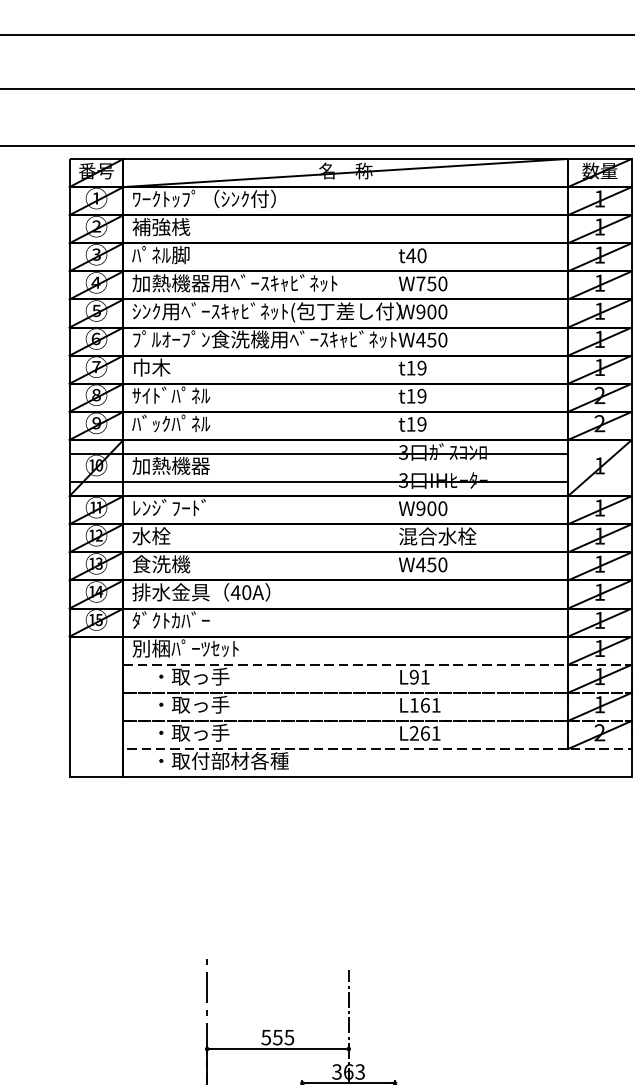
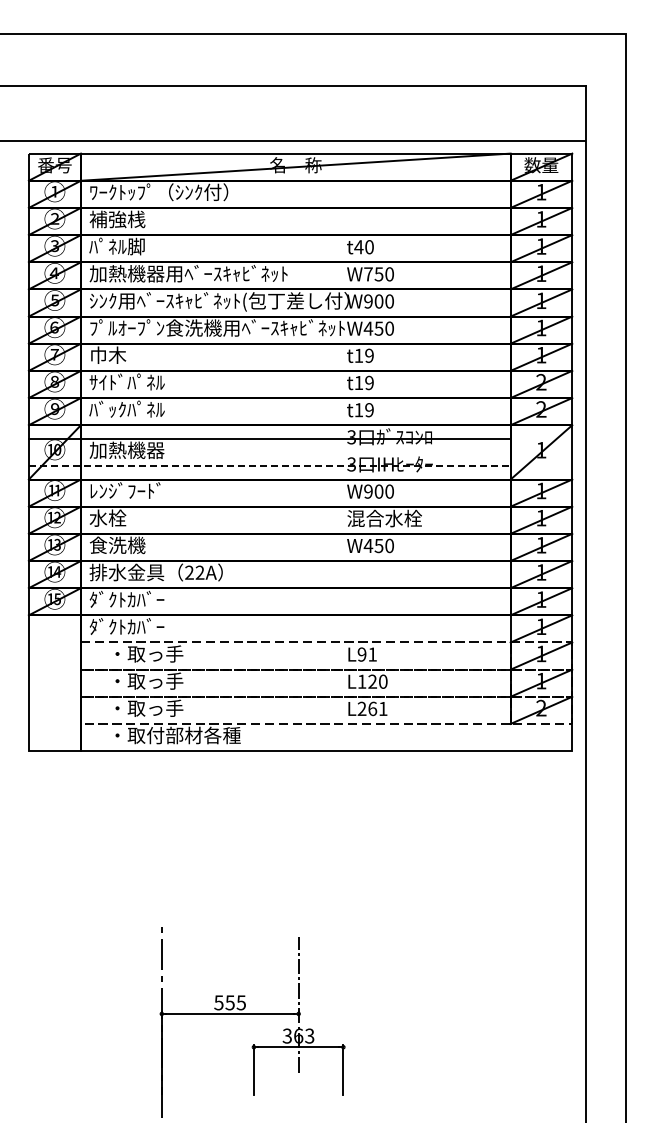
line: (318, 481) -> (269, 465), solid -> dashed
text: (240, 592) -> (194, 572), 40A -> 22A
text: (185, 648) -> (140, 626), 別梱ﾊﾟｰﾂｾｯﾄ -> ﾀﾞｸﾄｶﾊﾞｰ
text: (430, 705) -> (377, 681), L161 -> L120

